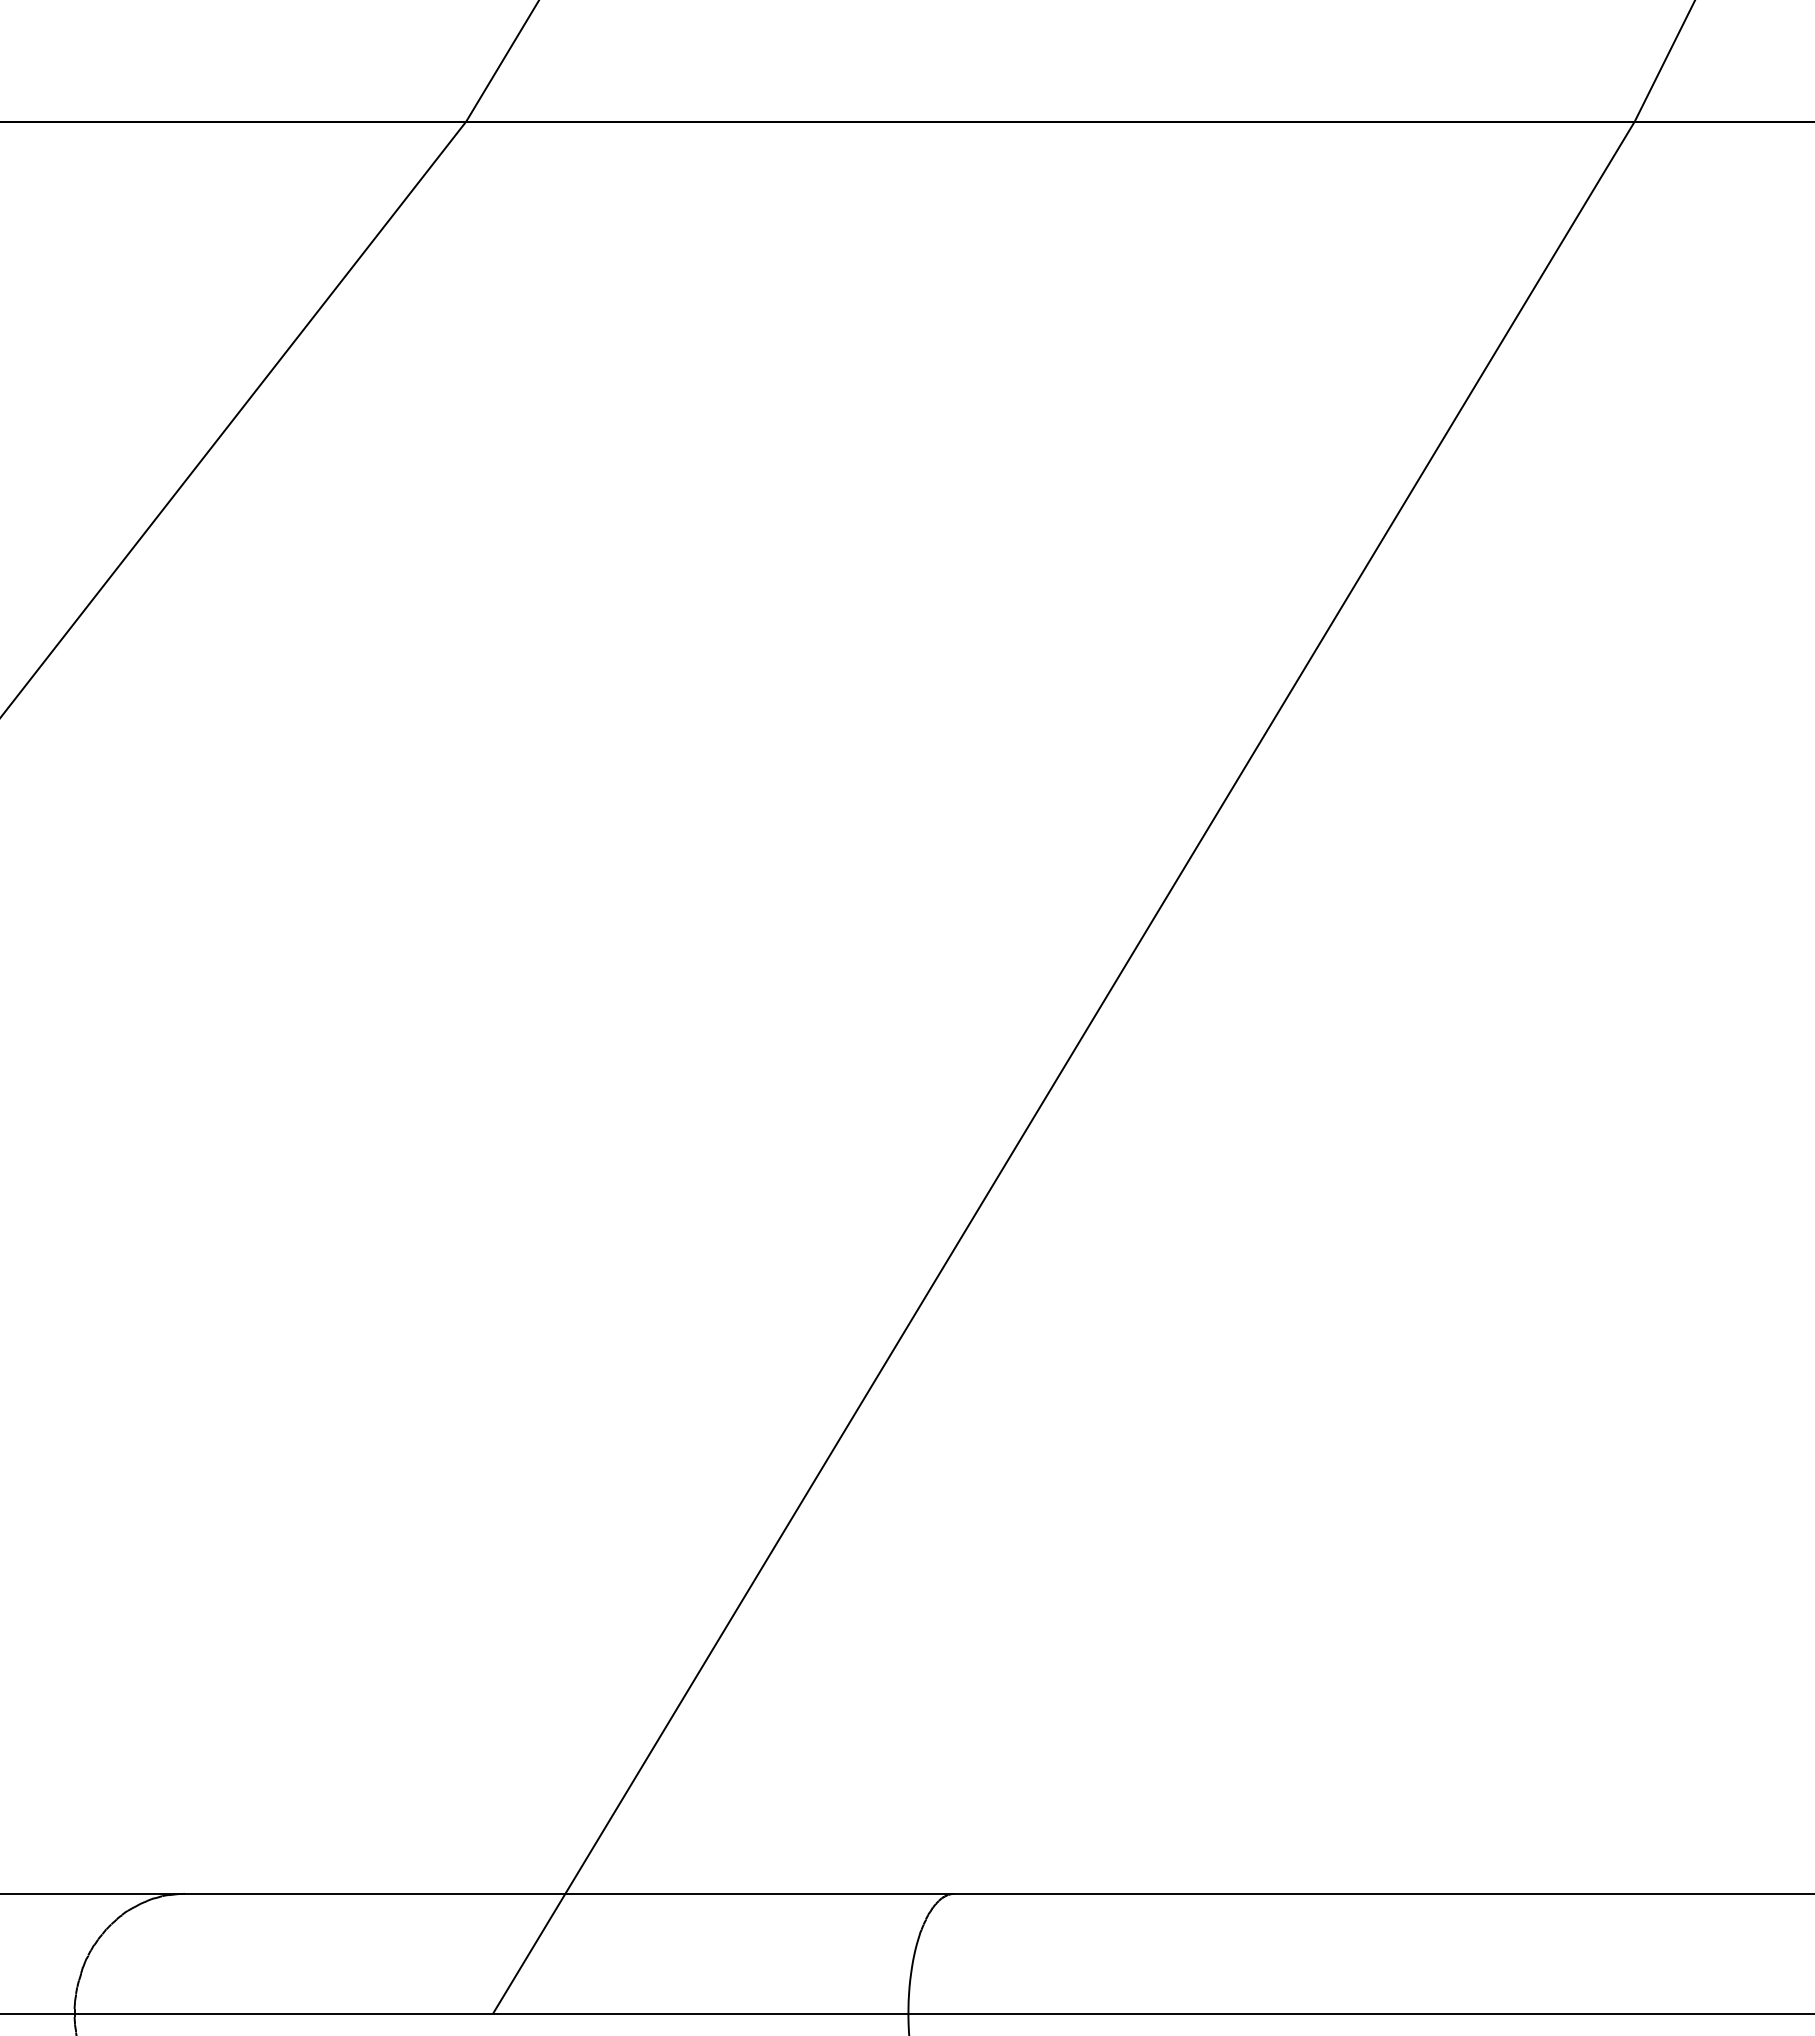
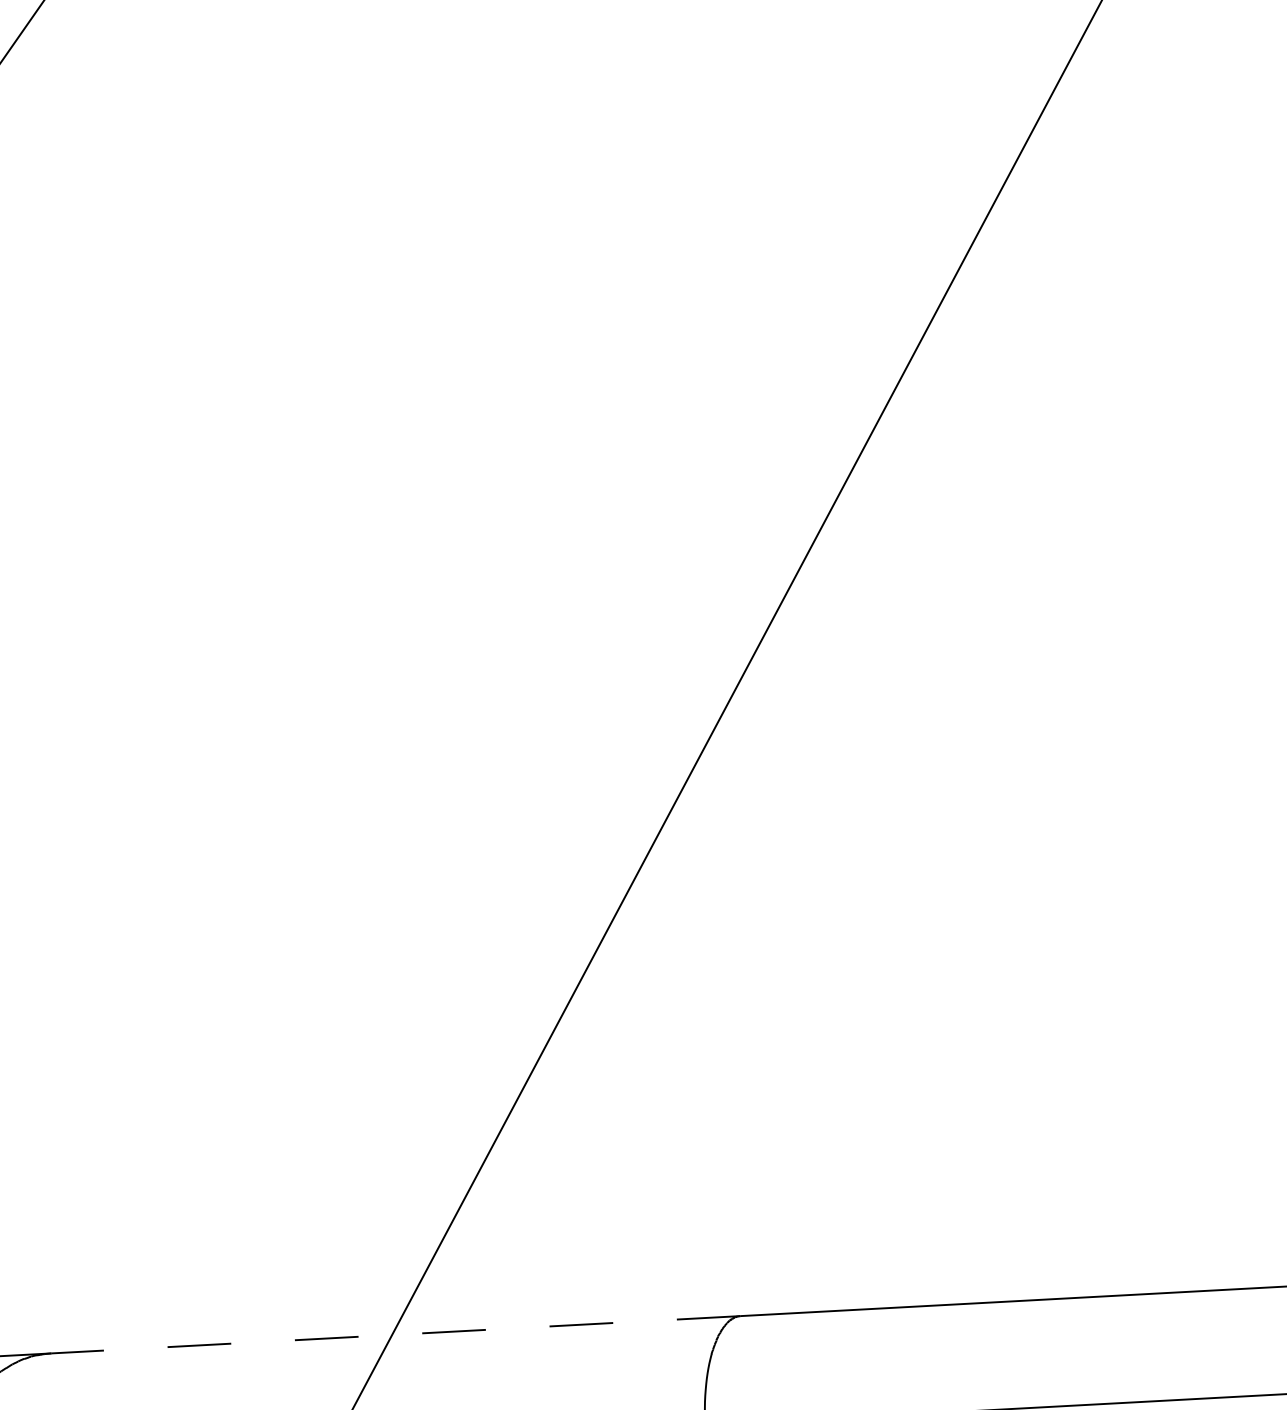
line: (569, 1893) -> (395, 1334), solid -> dashed

